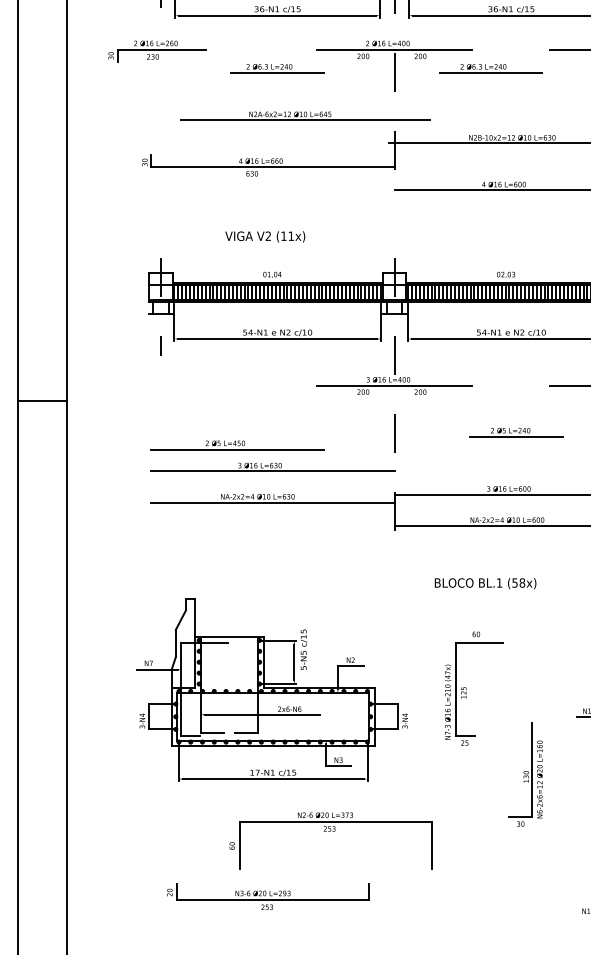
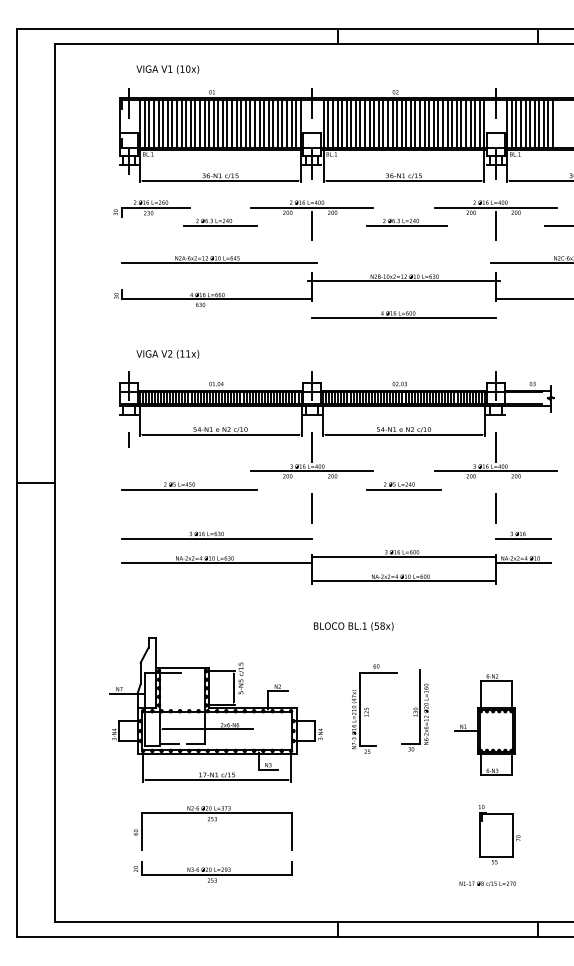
part: (156, 50) -> (151, 208), moved
part: (490, 68) -> (406, 222), moved
part: (305, 115) -> (219, 259), moved
text: (264, 236) -> (167, 354), moved
part: (515, 433) -> (403, 486), moved
part: (238, 445) -> (189, 486), moved
text: (485, 583) -> (353, 626), moved
part: (524, 774) -> (414, 710), moved
part: (329, 831) -> (212, 821), moved

